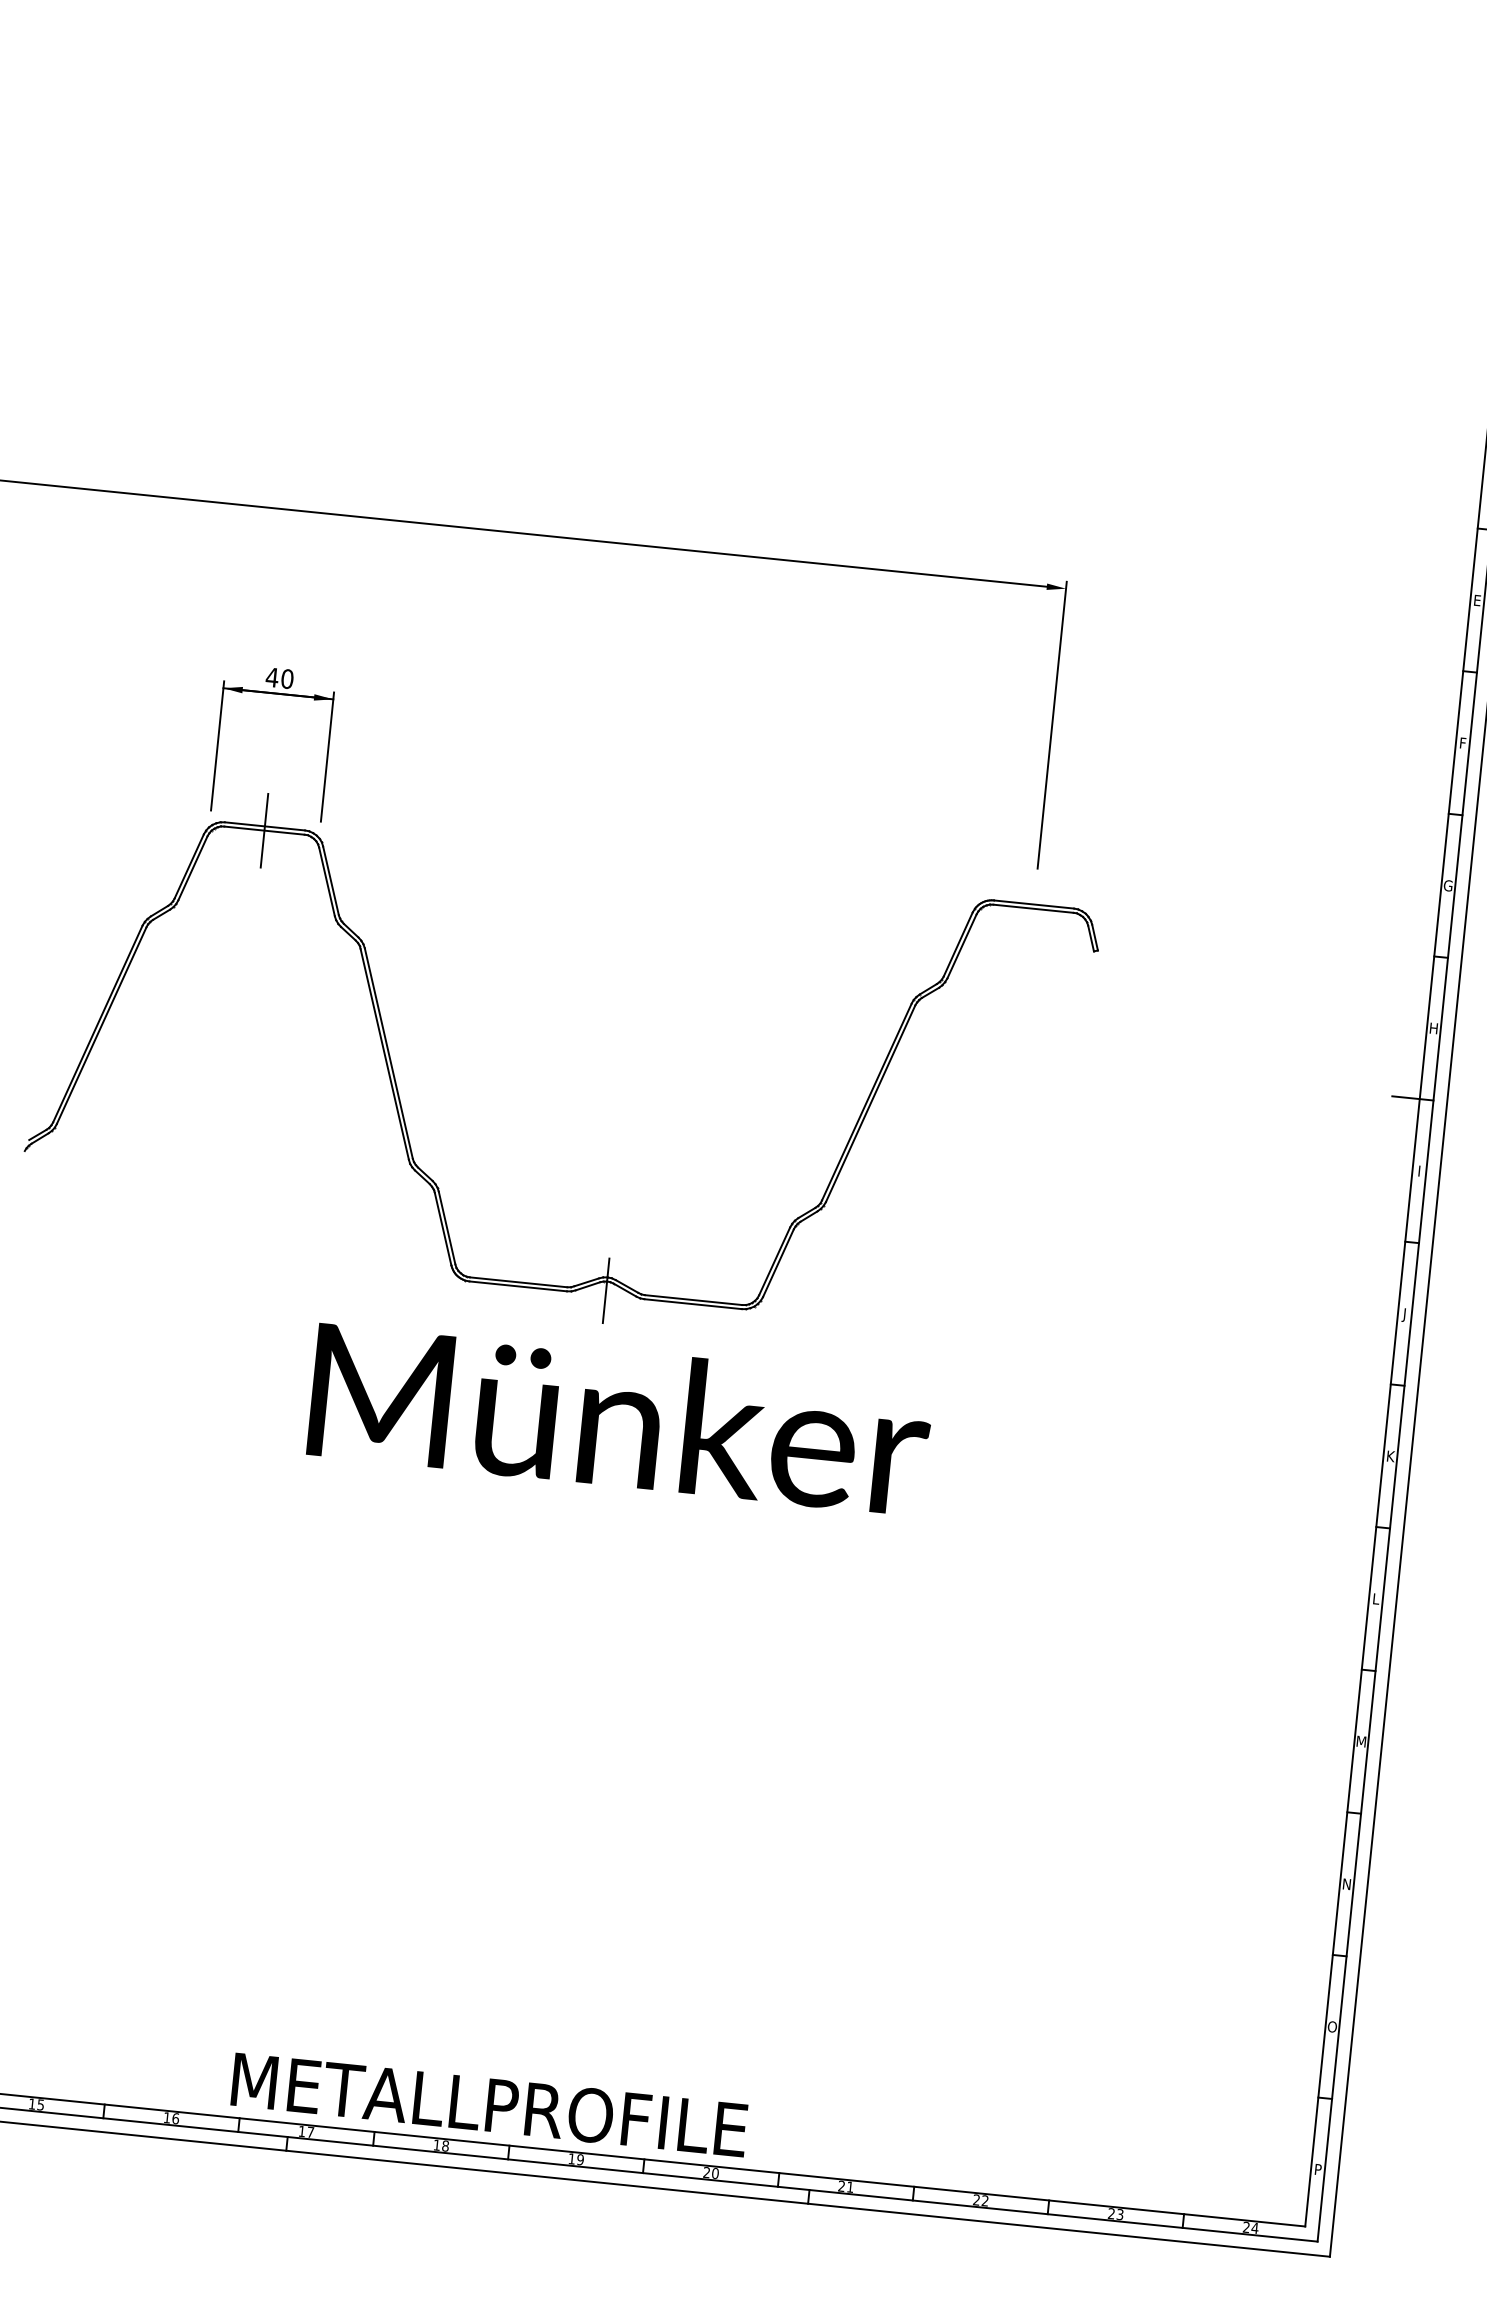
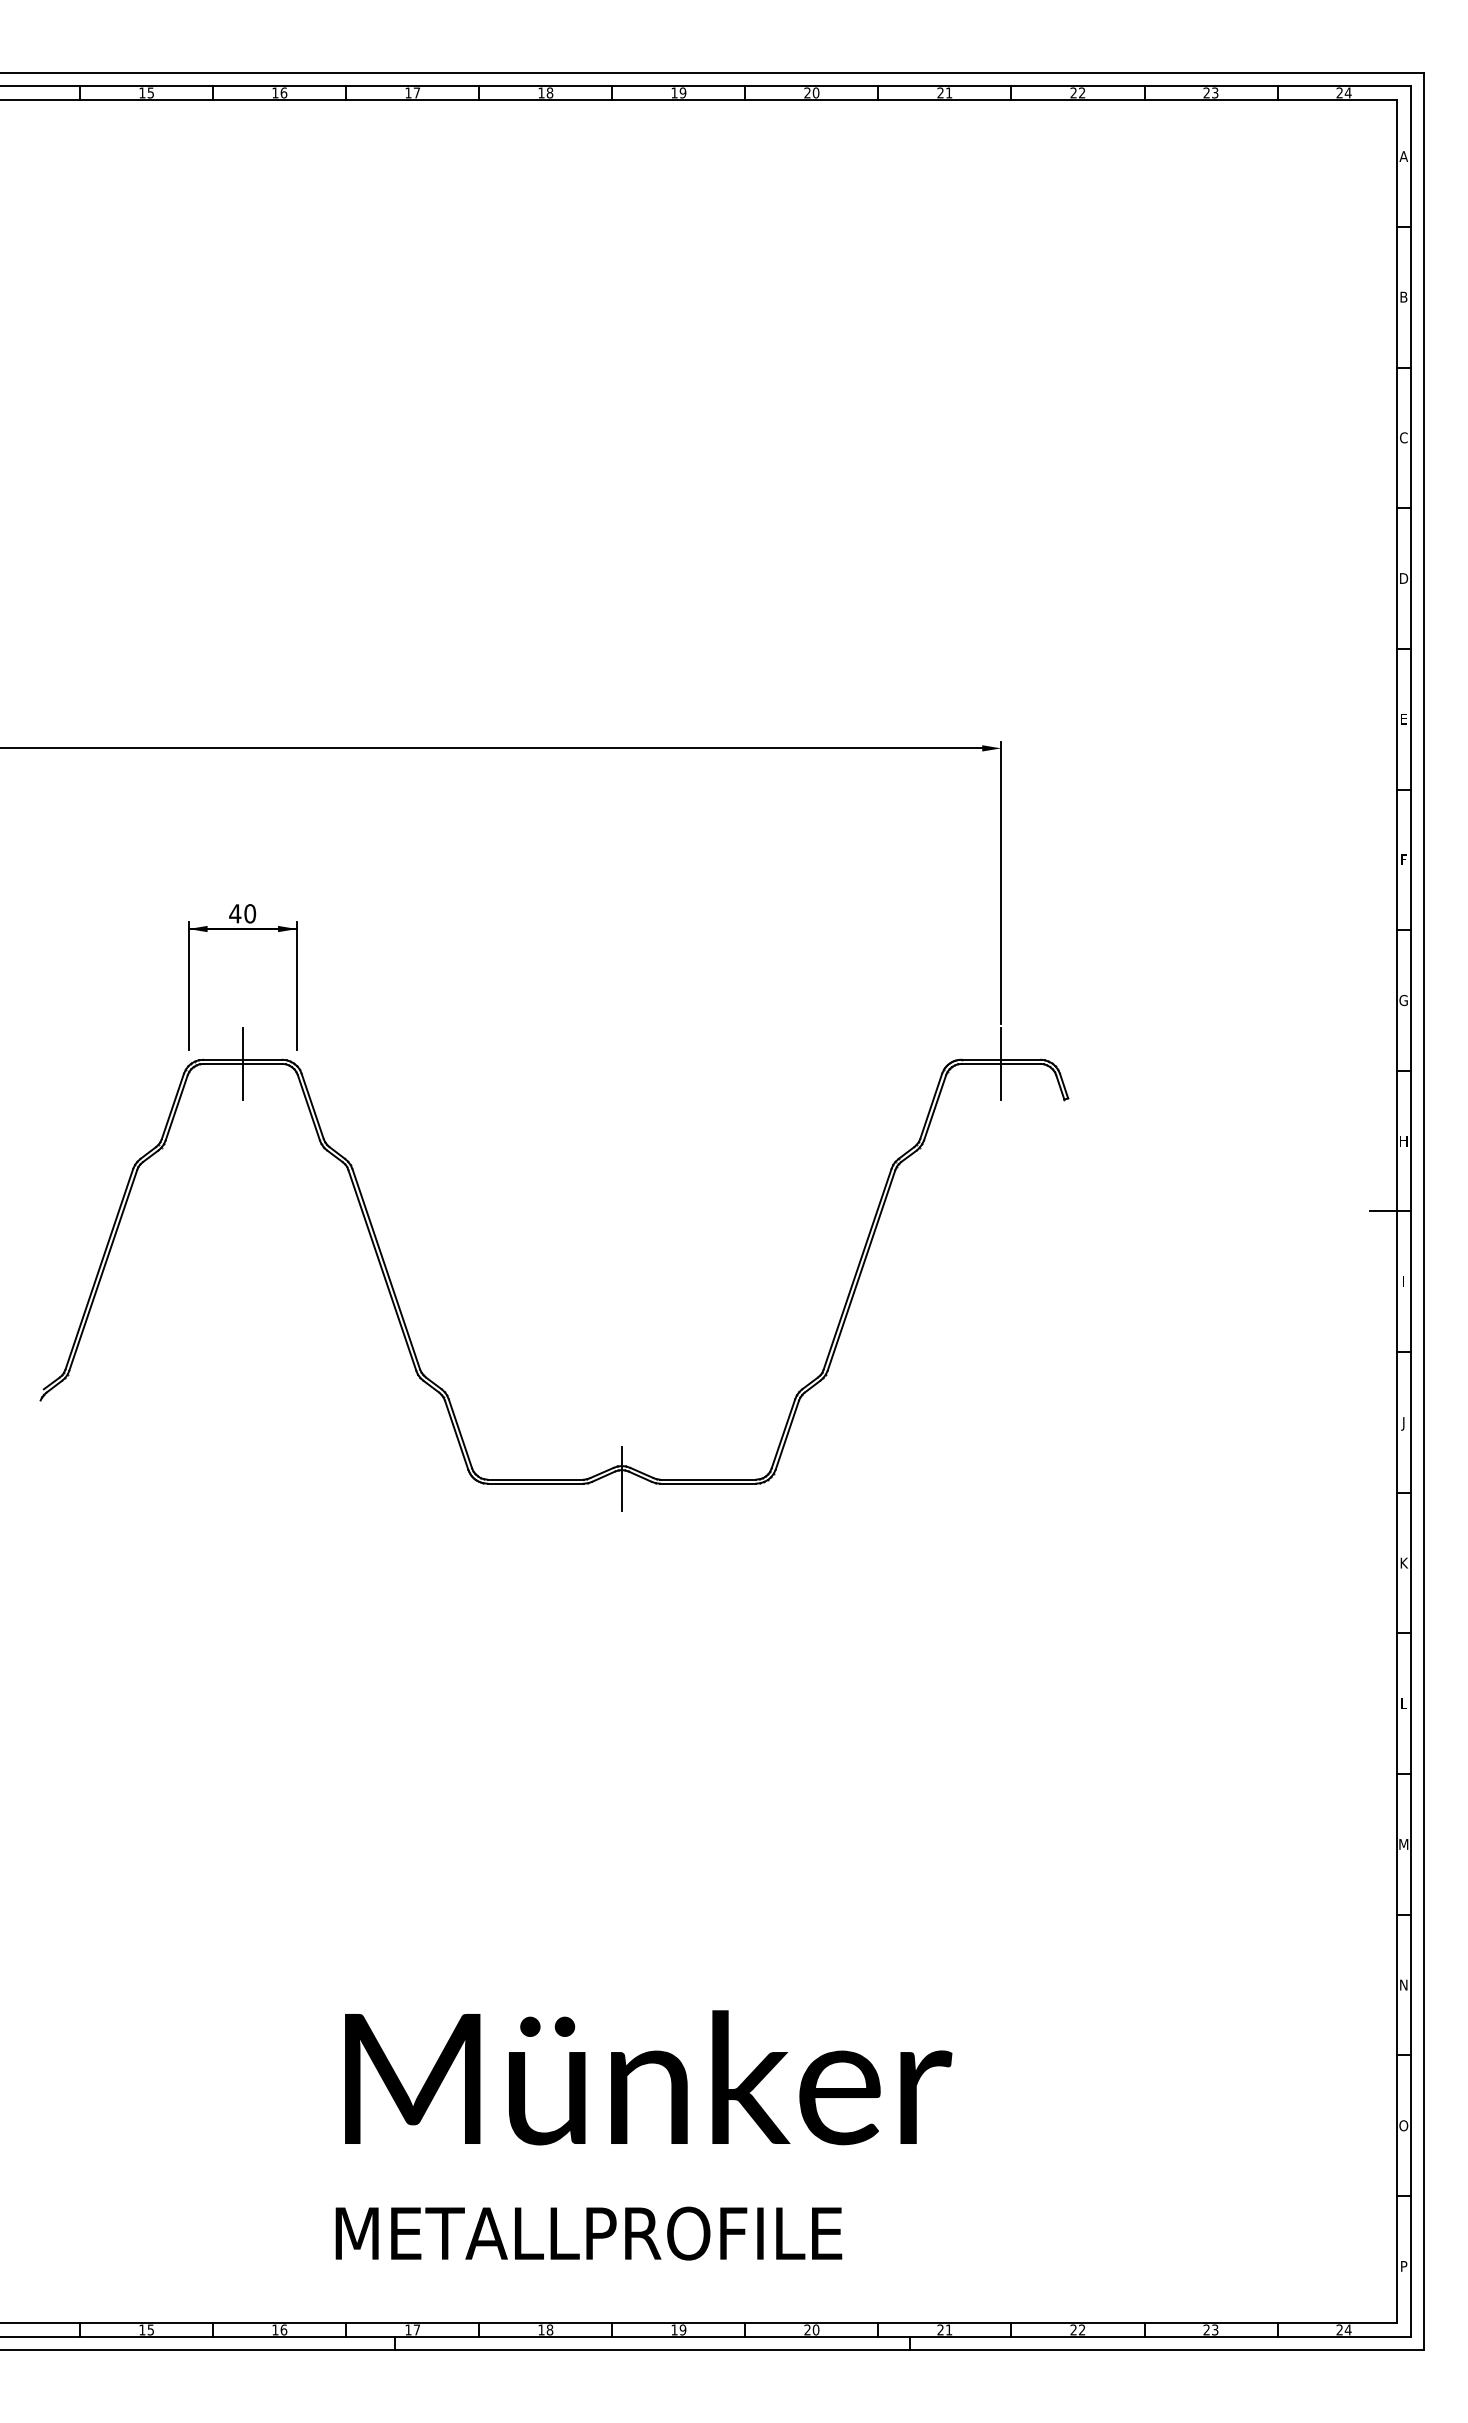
line: (1033, 908) -> (1001, 1063), added
text: (620, 1418) -> (648, 2077), moved
text: (489, 2104) -> (588, 2233), moved

